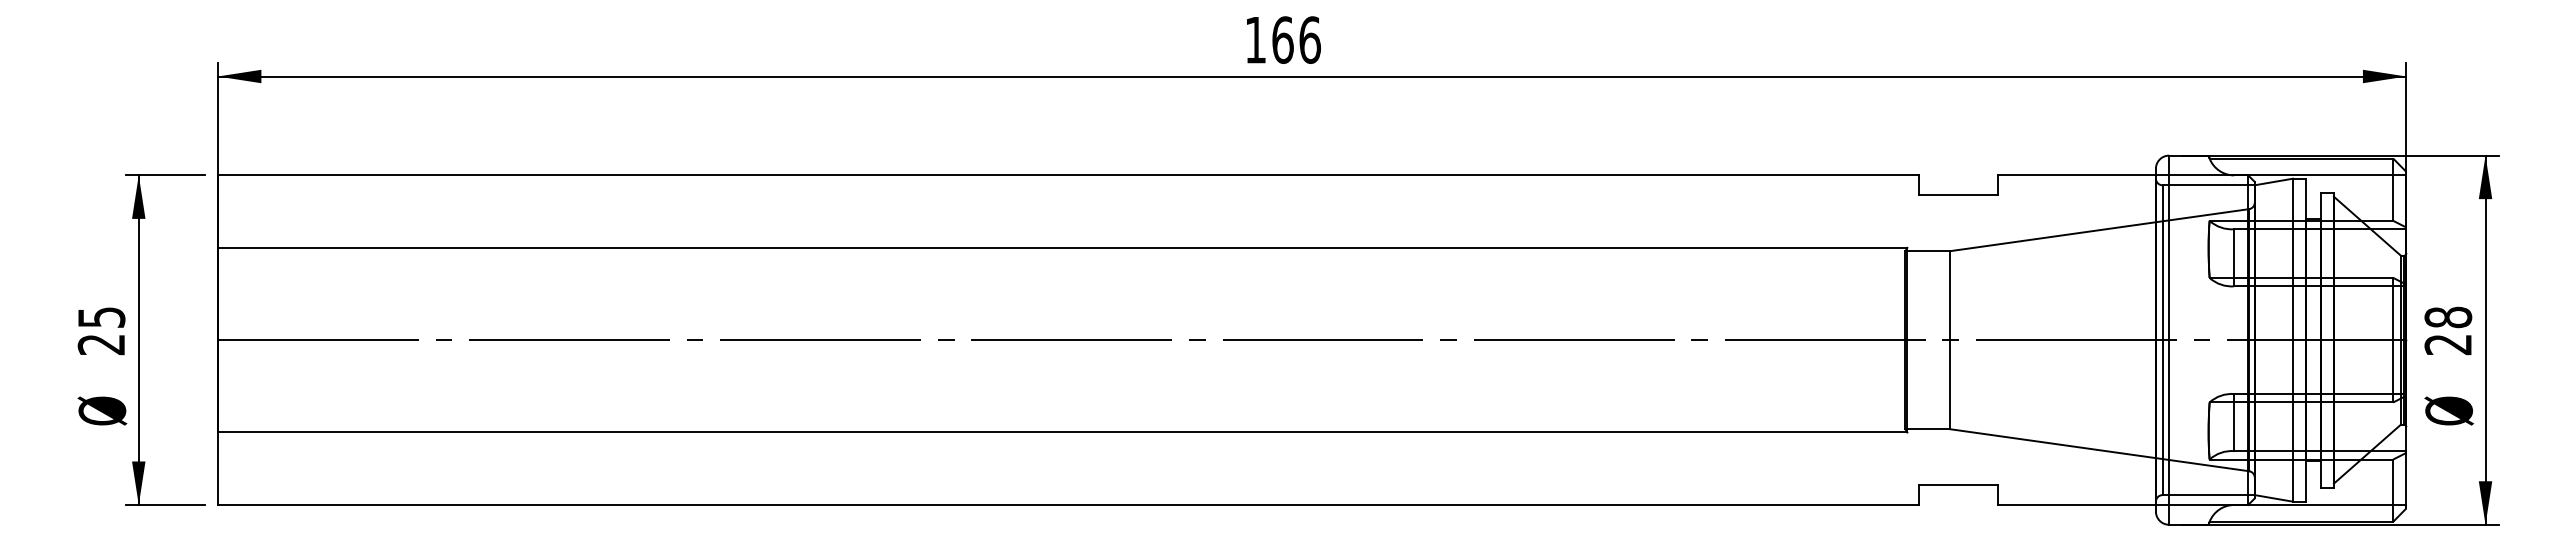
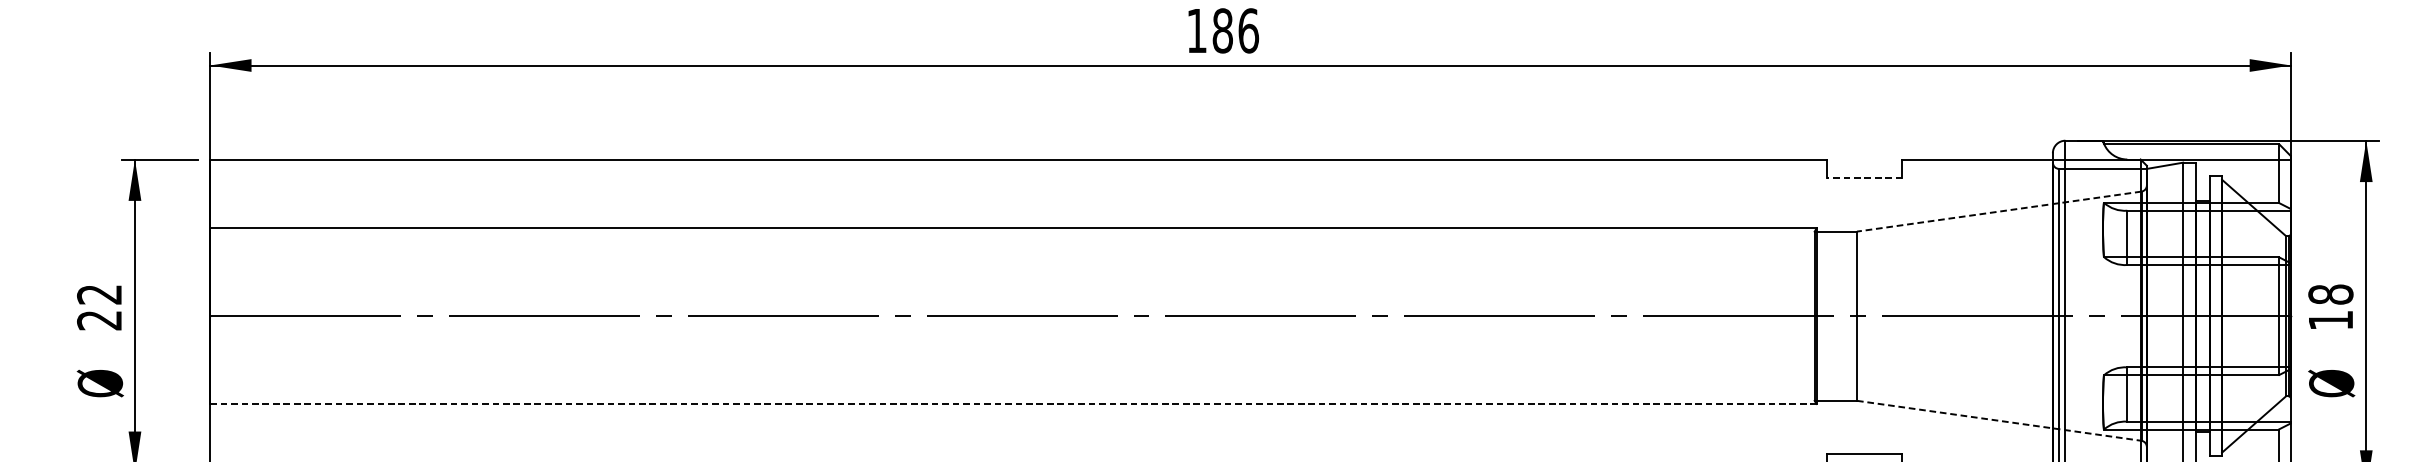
text: (1282, 39) -> (1222, 30), 166 -> 186
line: (1958, 195) -> (1865, 178), solid -> dashed
line: (2099, 230) -> (1999, 211), solid -> dashed
text: (101, 317) -> (99, 294), 25 -> 22
text: (2447, 345) -> (2330, 321), 28 -> 18
line: (1062, 432) -> (1013, 403), solid -> dashed
line: (2100, 450) -> (2000, 421), solid -> dashed

